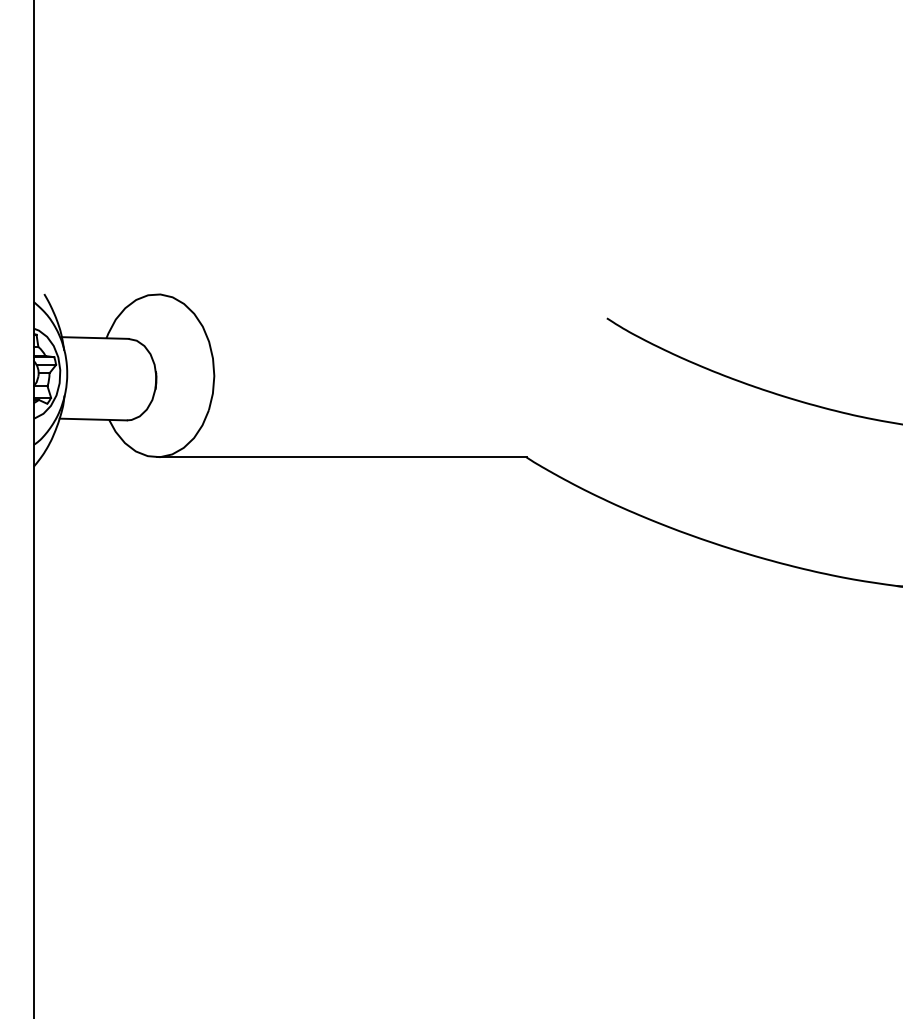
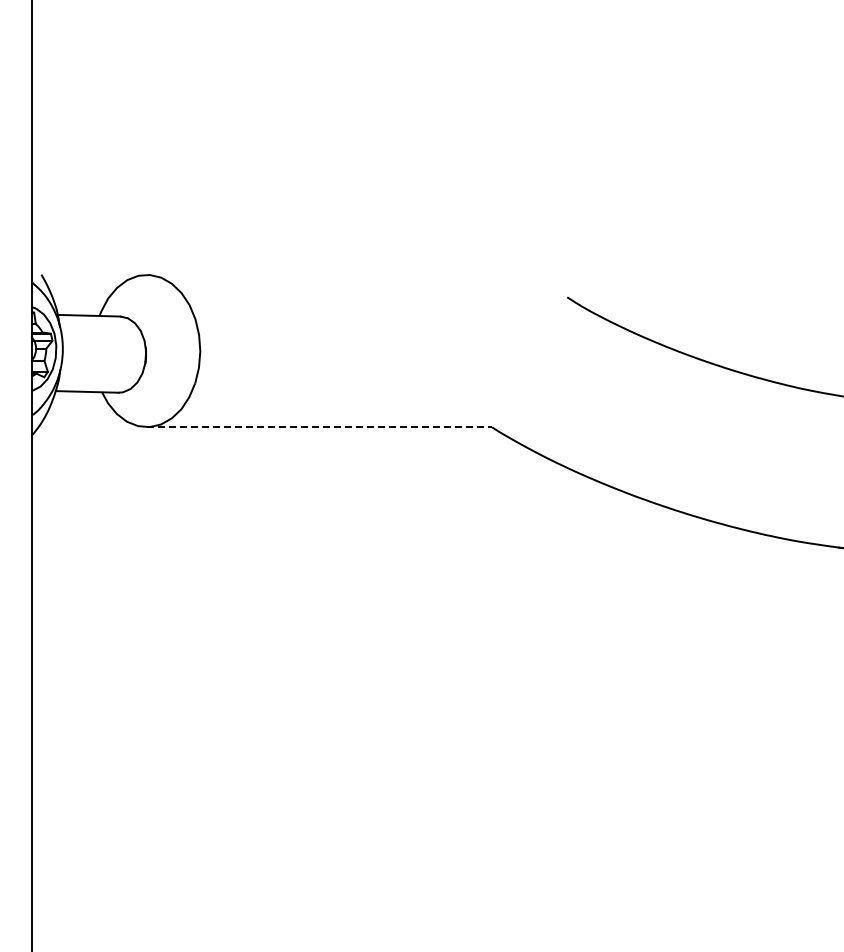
line: (341, 457) -> (319, 427), solid -> dashed

